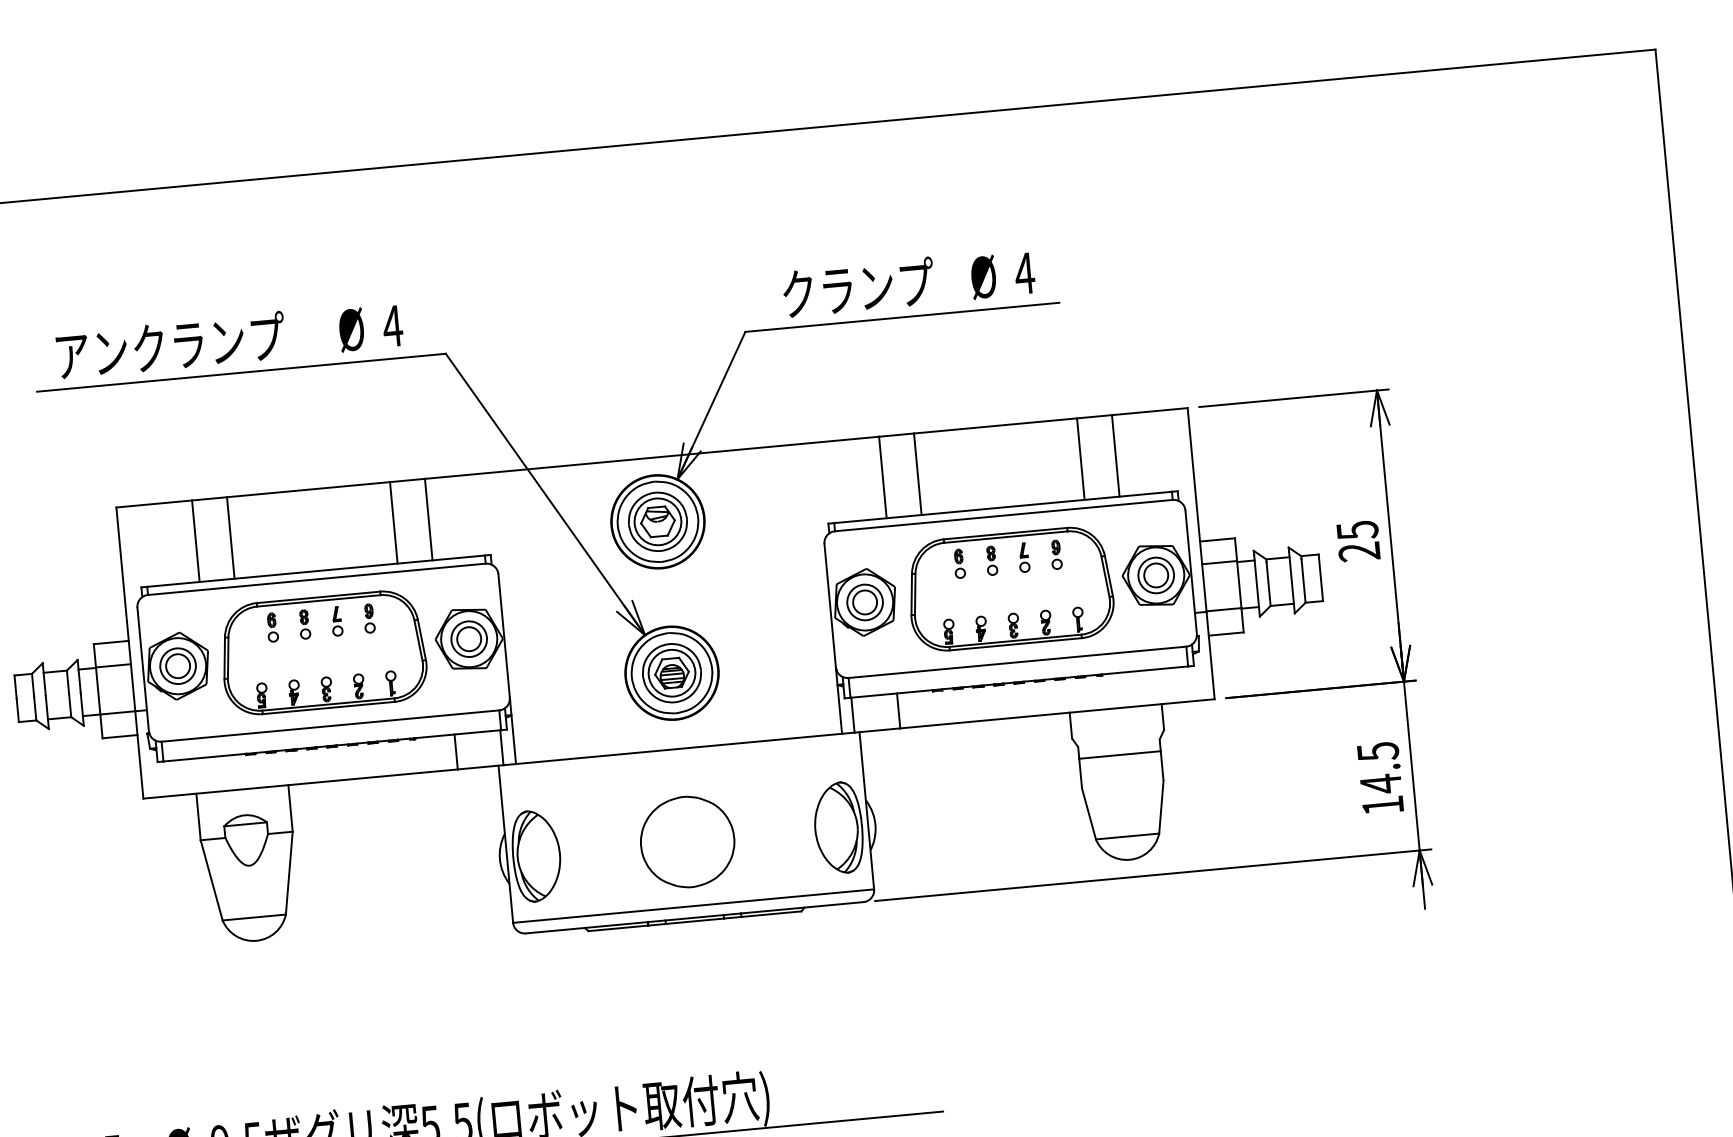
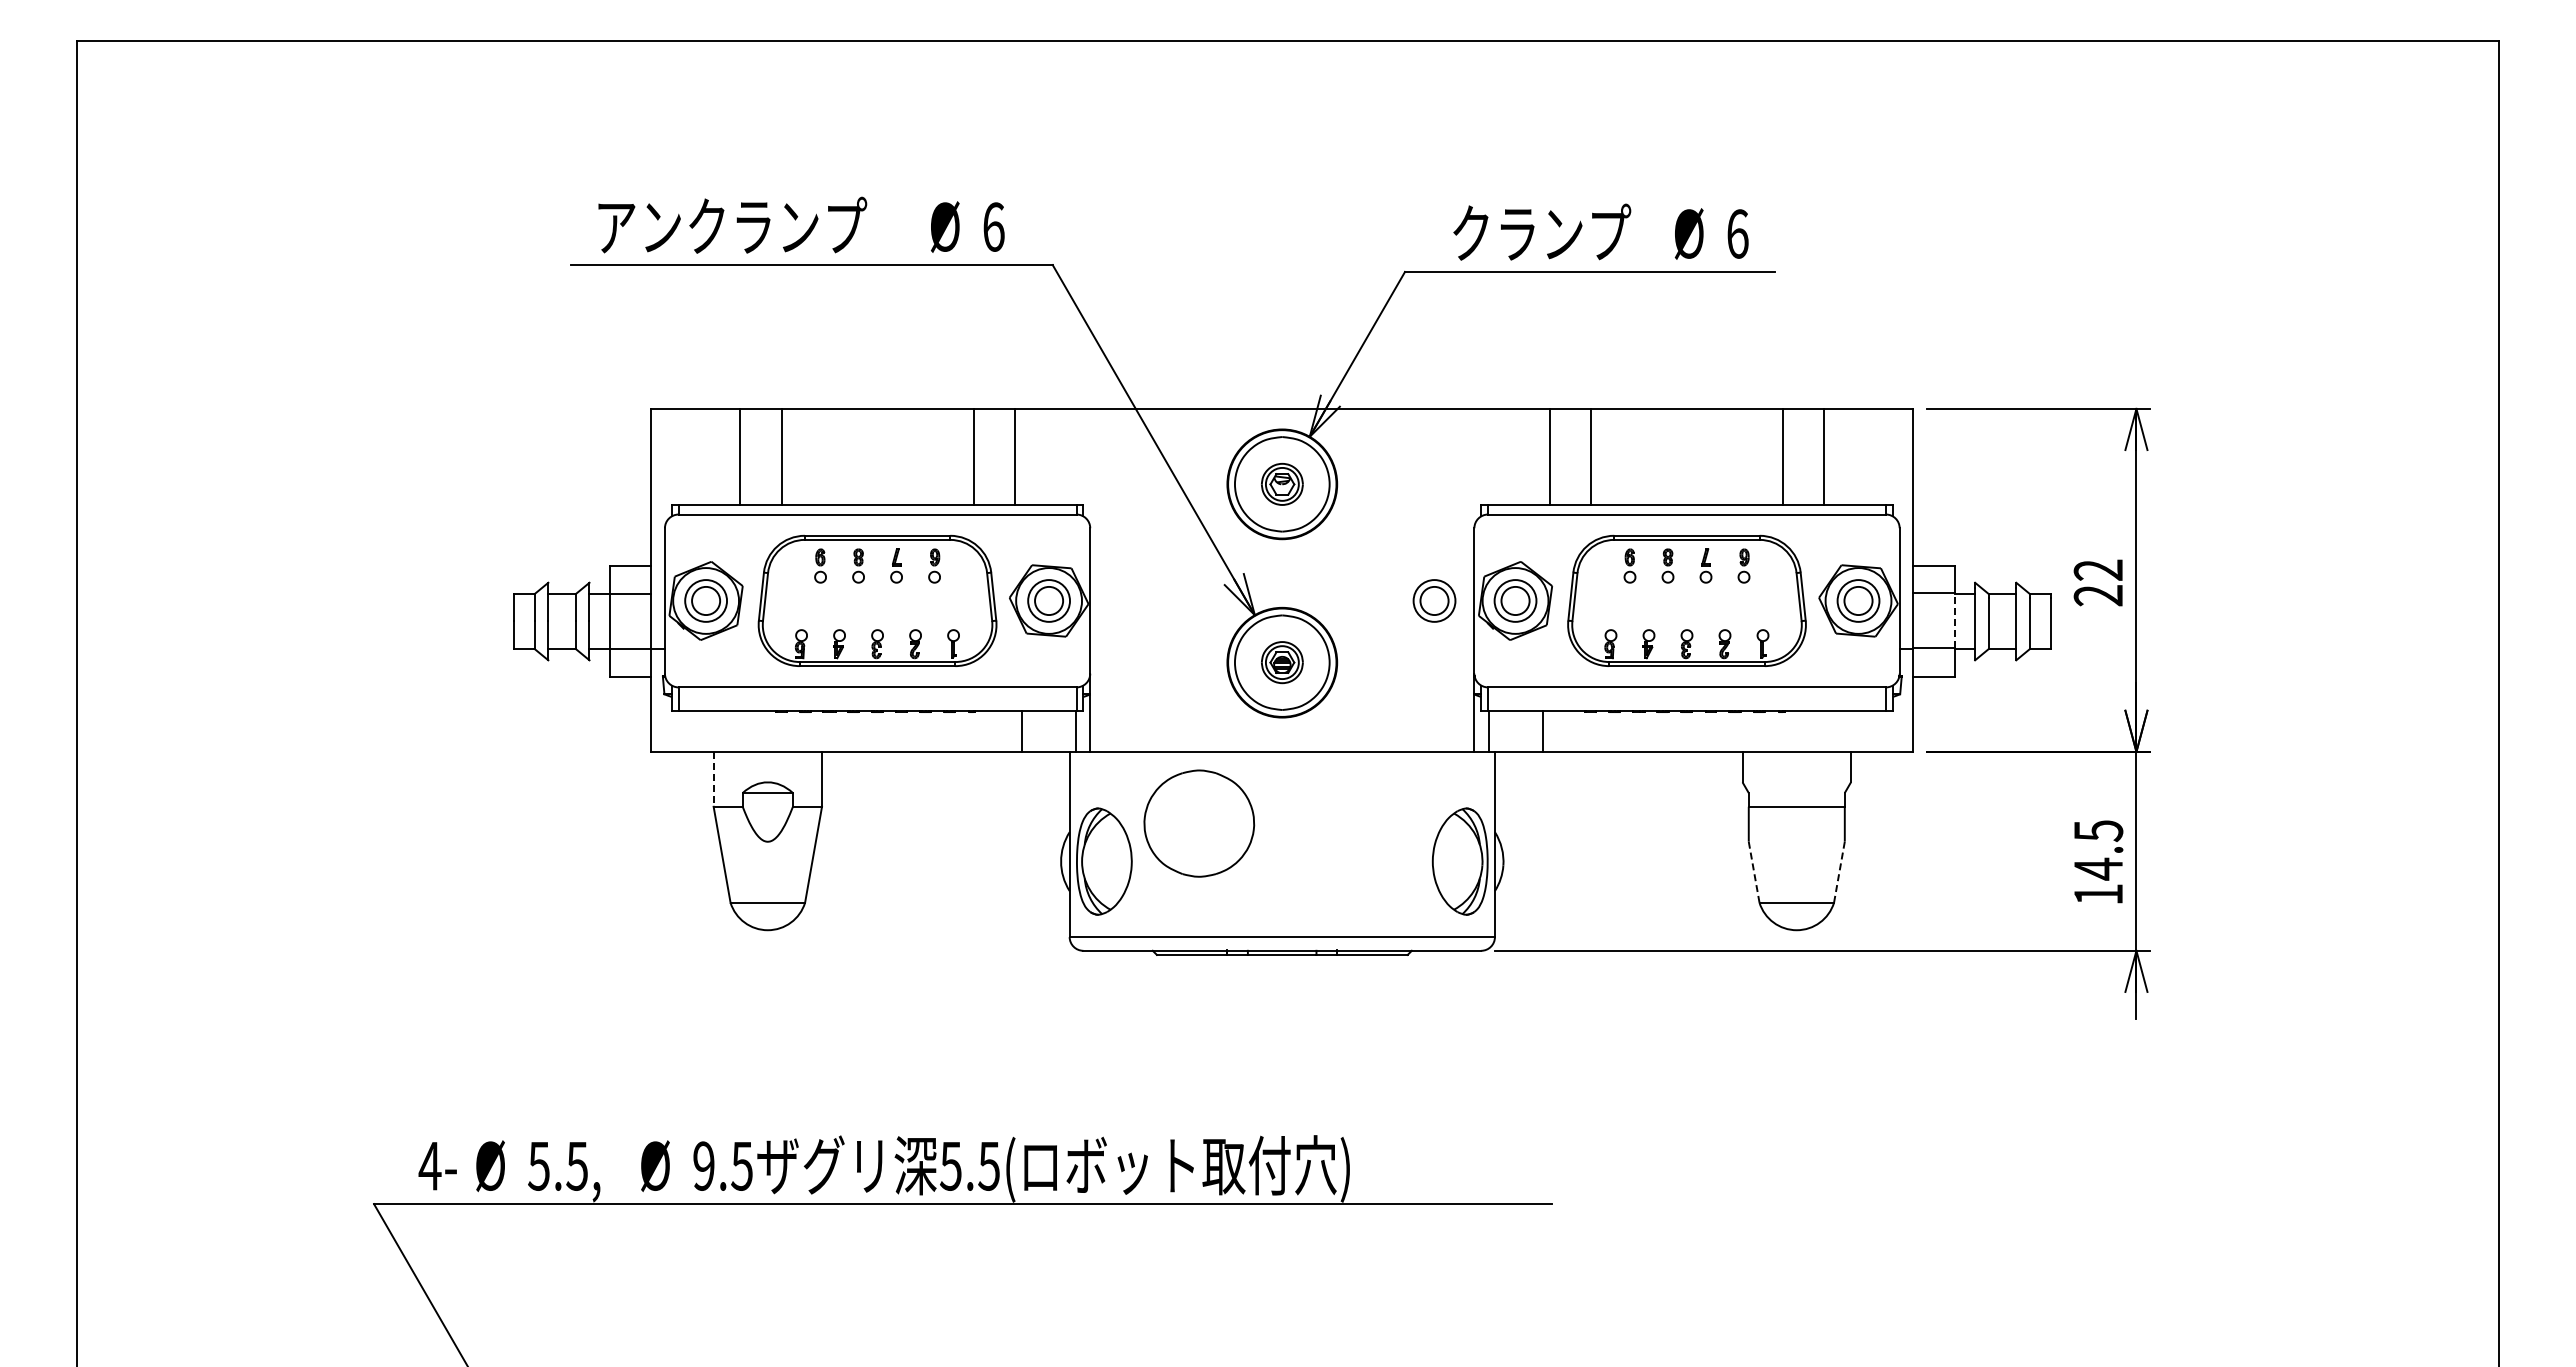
text: (1024, 273) -> (1737, 233), 4 -> 6
text: (392, 325) -> (993, 226), 4 -> 6
part: (658, 521) -> (1282, 484), size x0.6
text: (1357, 530) -> (2098, 570), 25 -> 22
line: (1239, 584) -> (1954, 620), solid -> dashed
part: (796, 608) -> (1434, 600), added
part: (672, 673) -> (1282, 662), size x0.6
line: (1161, 807) -> (1839, 872), solid -> dashed
line: (1089, 814) -> (1754, 872), solid -> dashed
line: (198, 817) -> (713, 779), solid -> dashed
part: (687, 841) -> (1199, 823), moved

